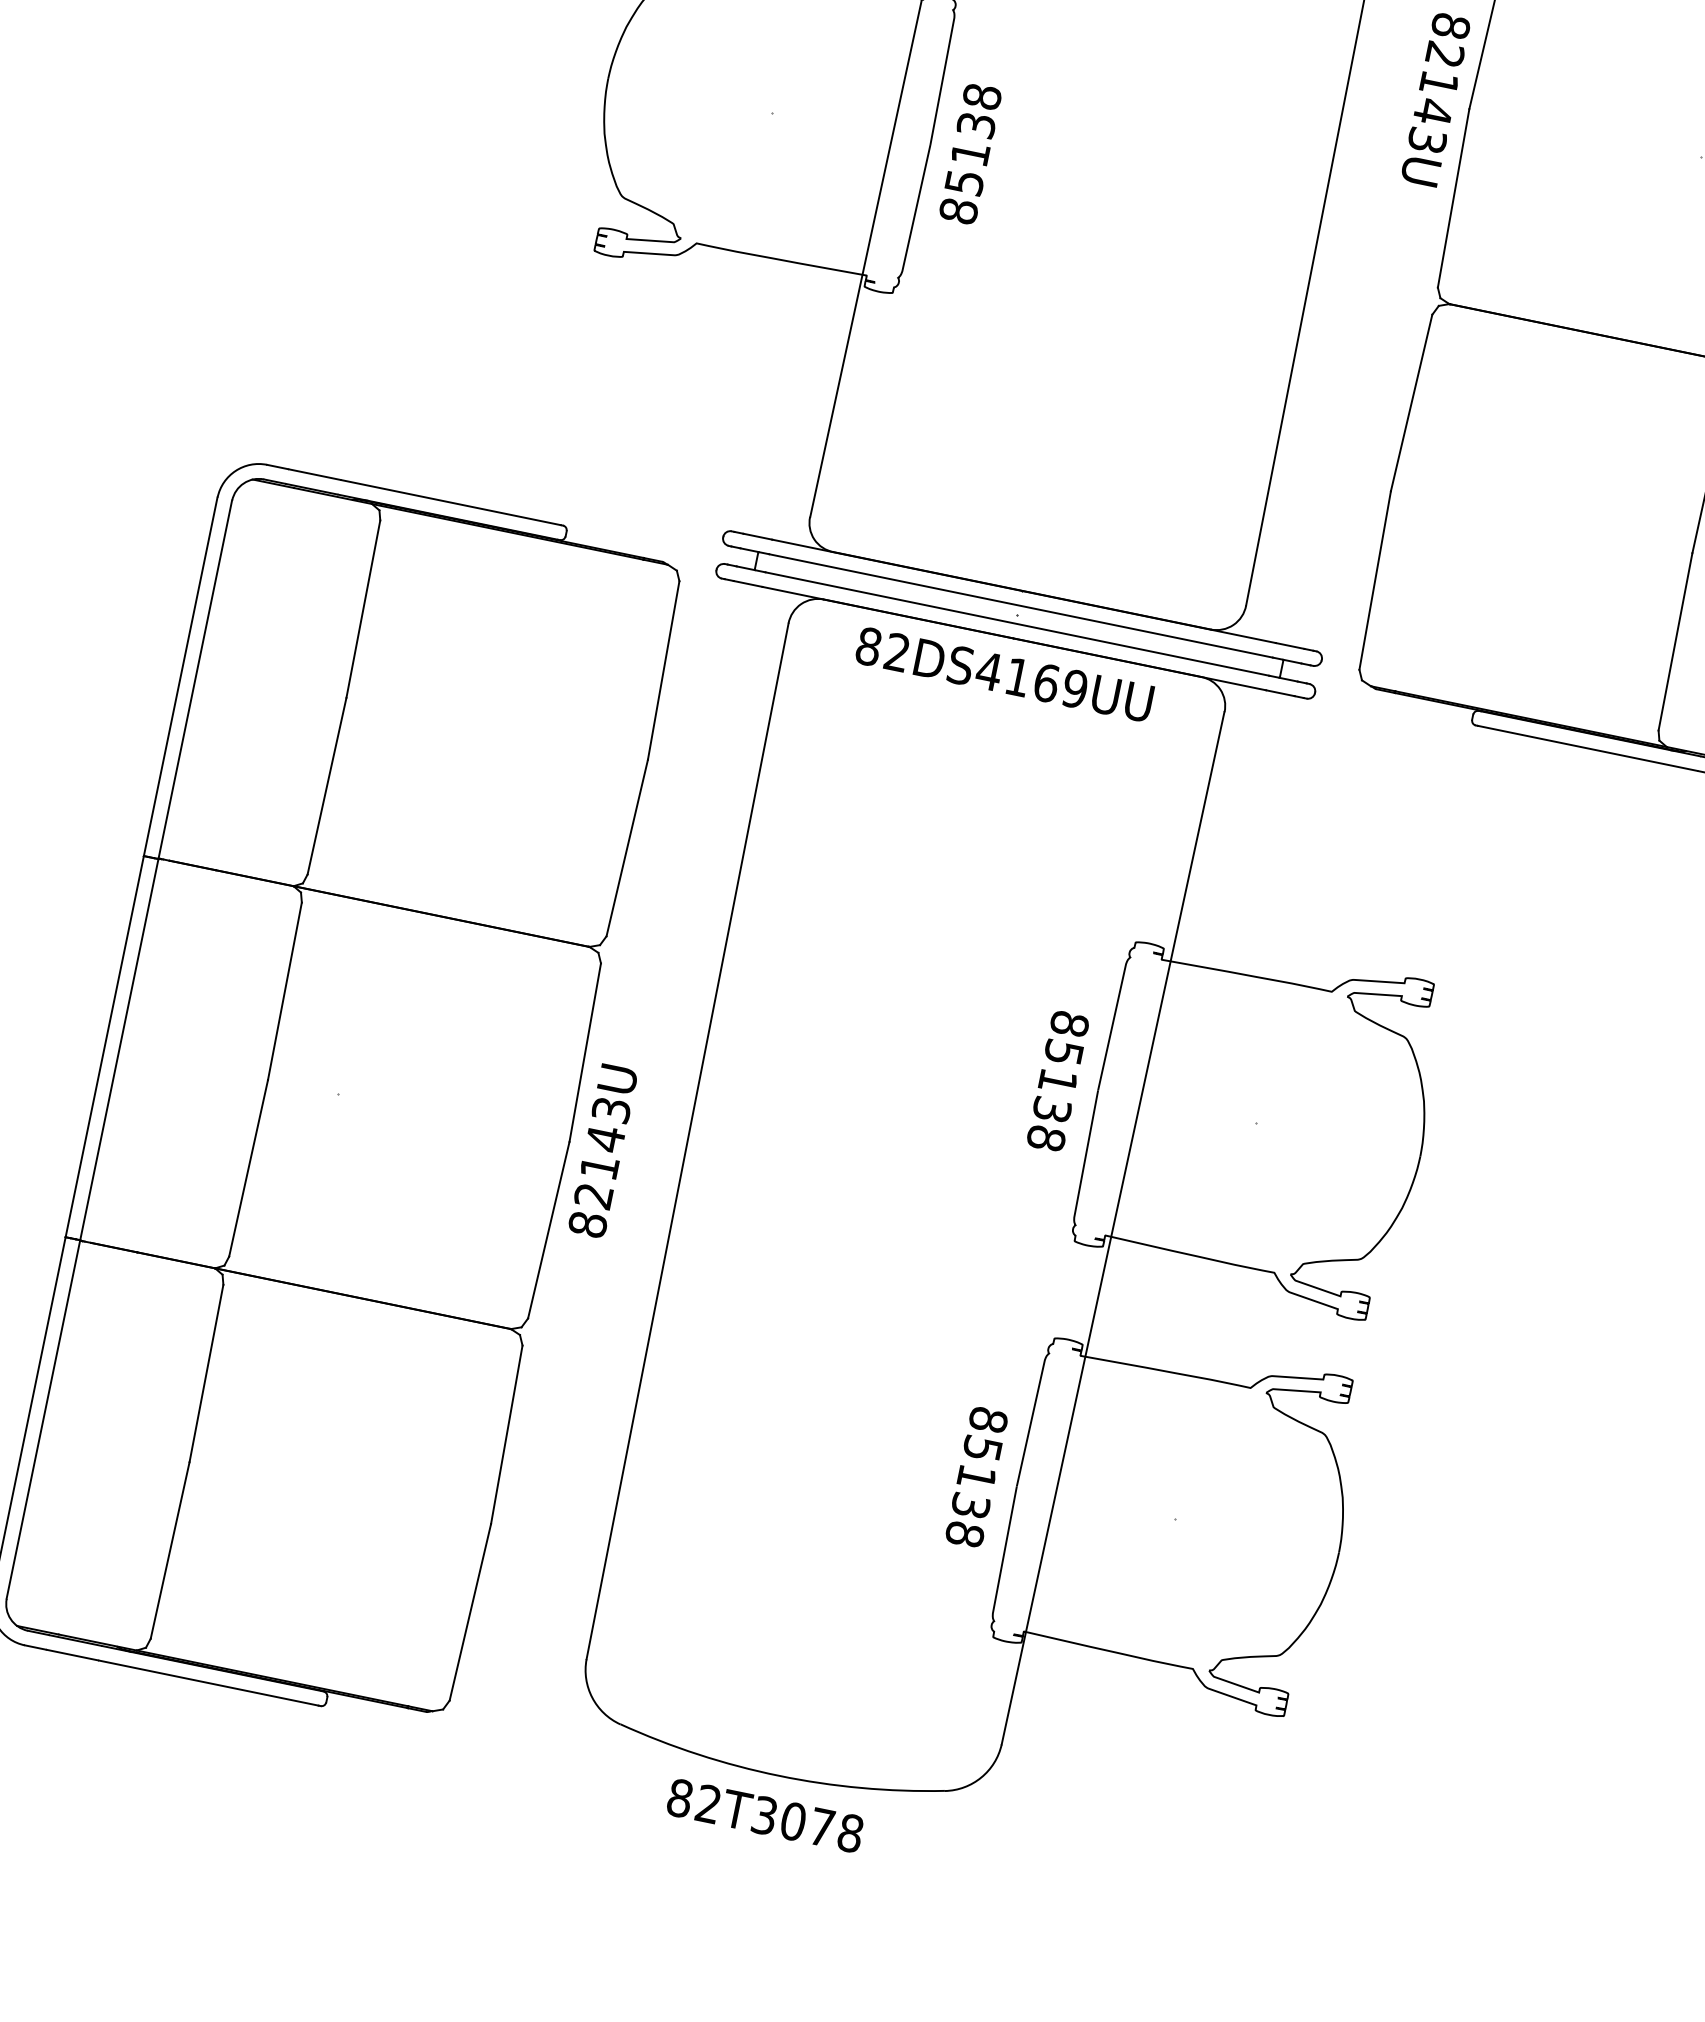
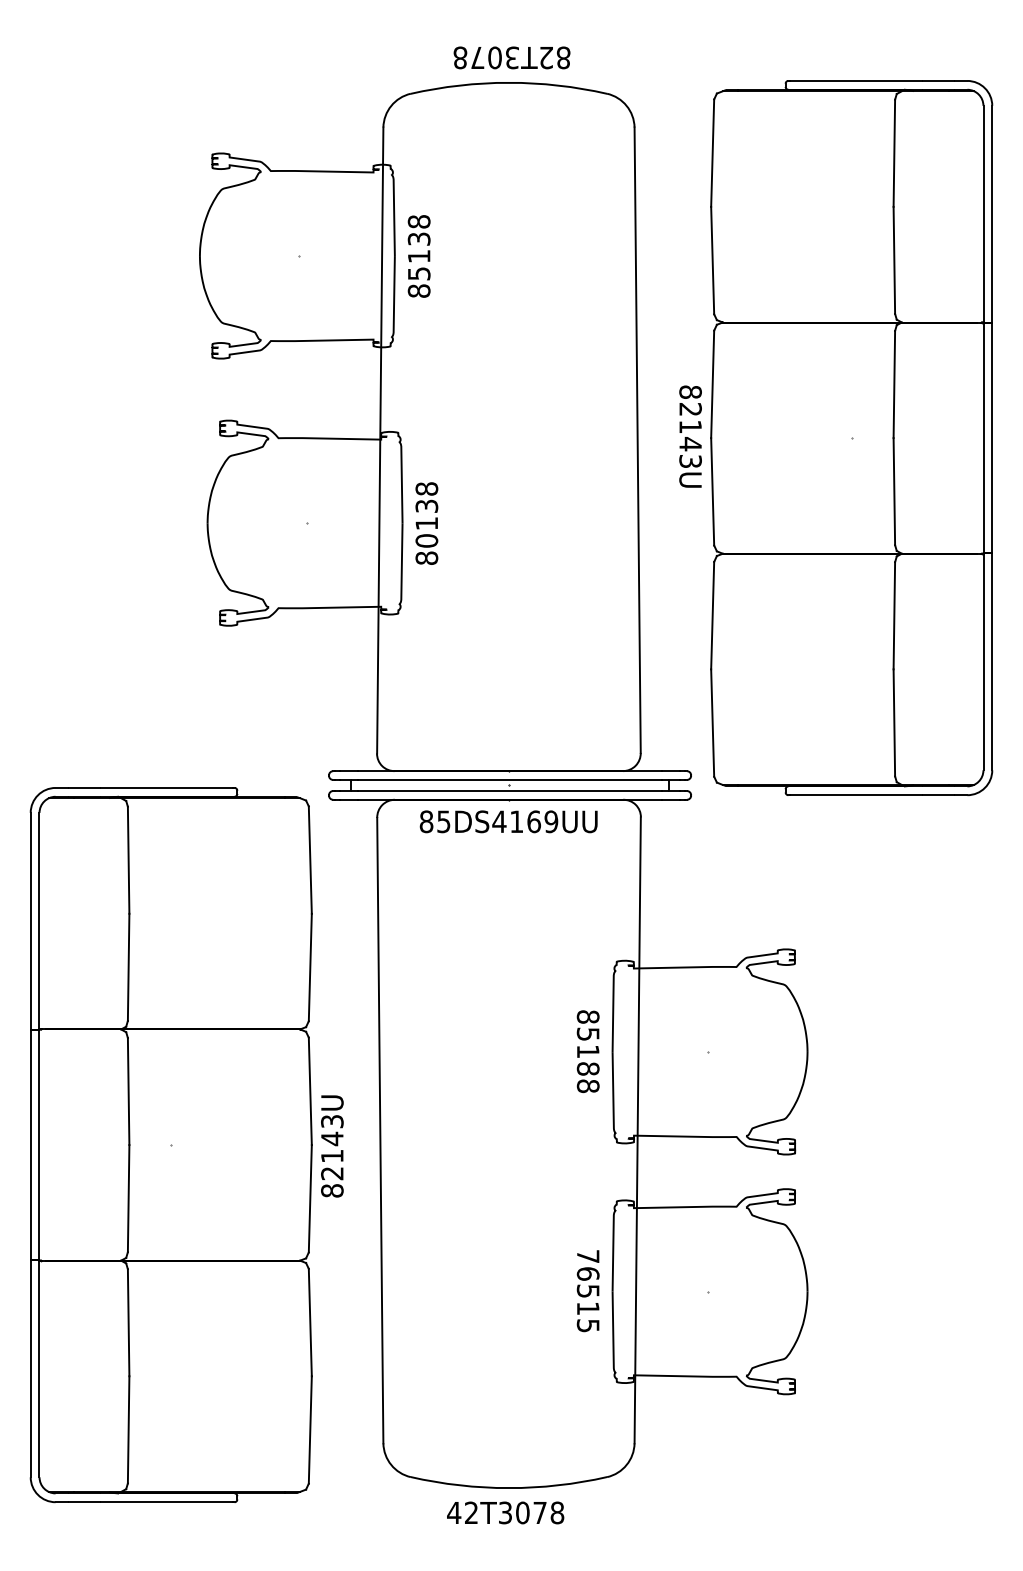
text: (964, 181) -> (426, 540), 85138 -> 80138
text: (896, 651) -> (443, 821), 82DS4169UU -> 85DS4169UU
text: (1051, 1108) -> (587, 1068), 85138 -> 85188
text: (975, 1475) -> (587, 1290), 85138 -> 76515
text: (680, 1797) -> (454, 1512), 82T3078 -> 42T3078

